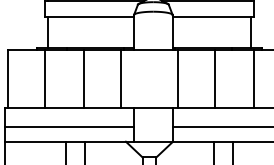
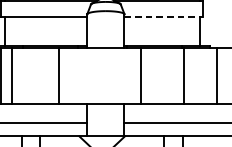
line: (213, 17) -> (163, 16), solid -> dashed
line: (84, 78) -> (12, 75), moved
line: (121, 78) -> (59, 75), moved
line: (177, 78) -> (140, 75), moved
line: (214, 78) -> (184, 75), moved
line: (254, 78) -> (216, 75), moved

